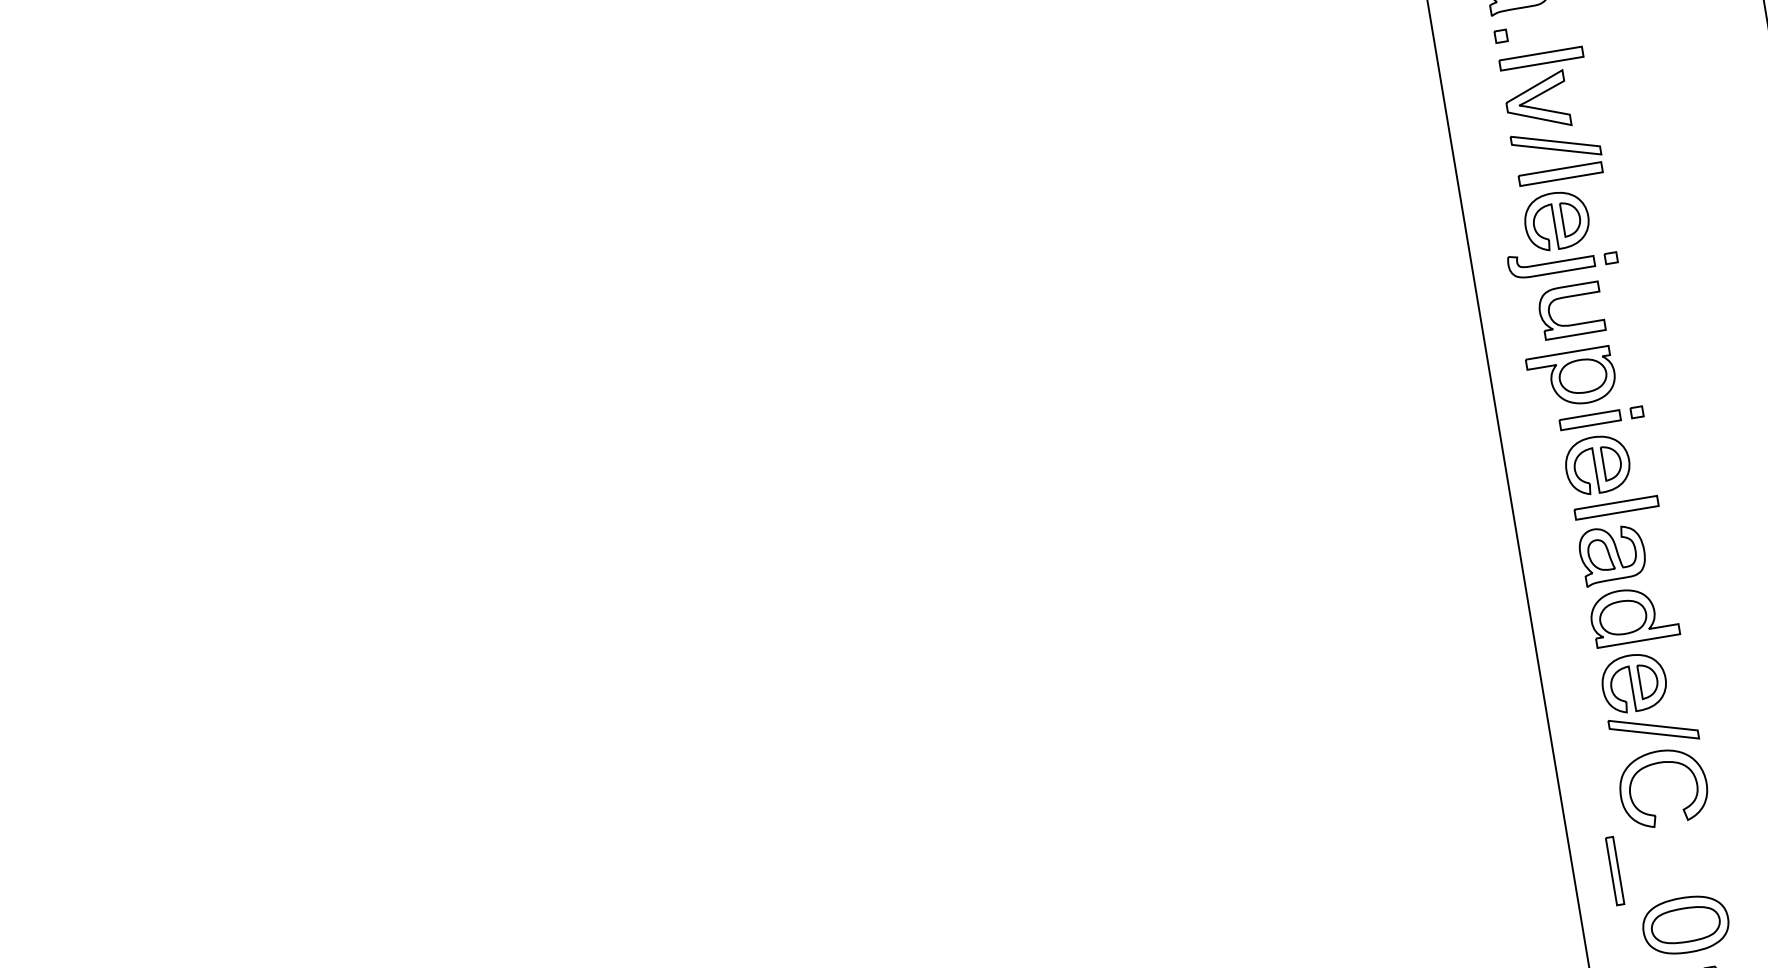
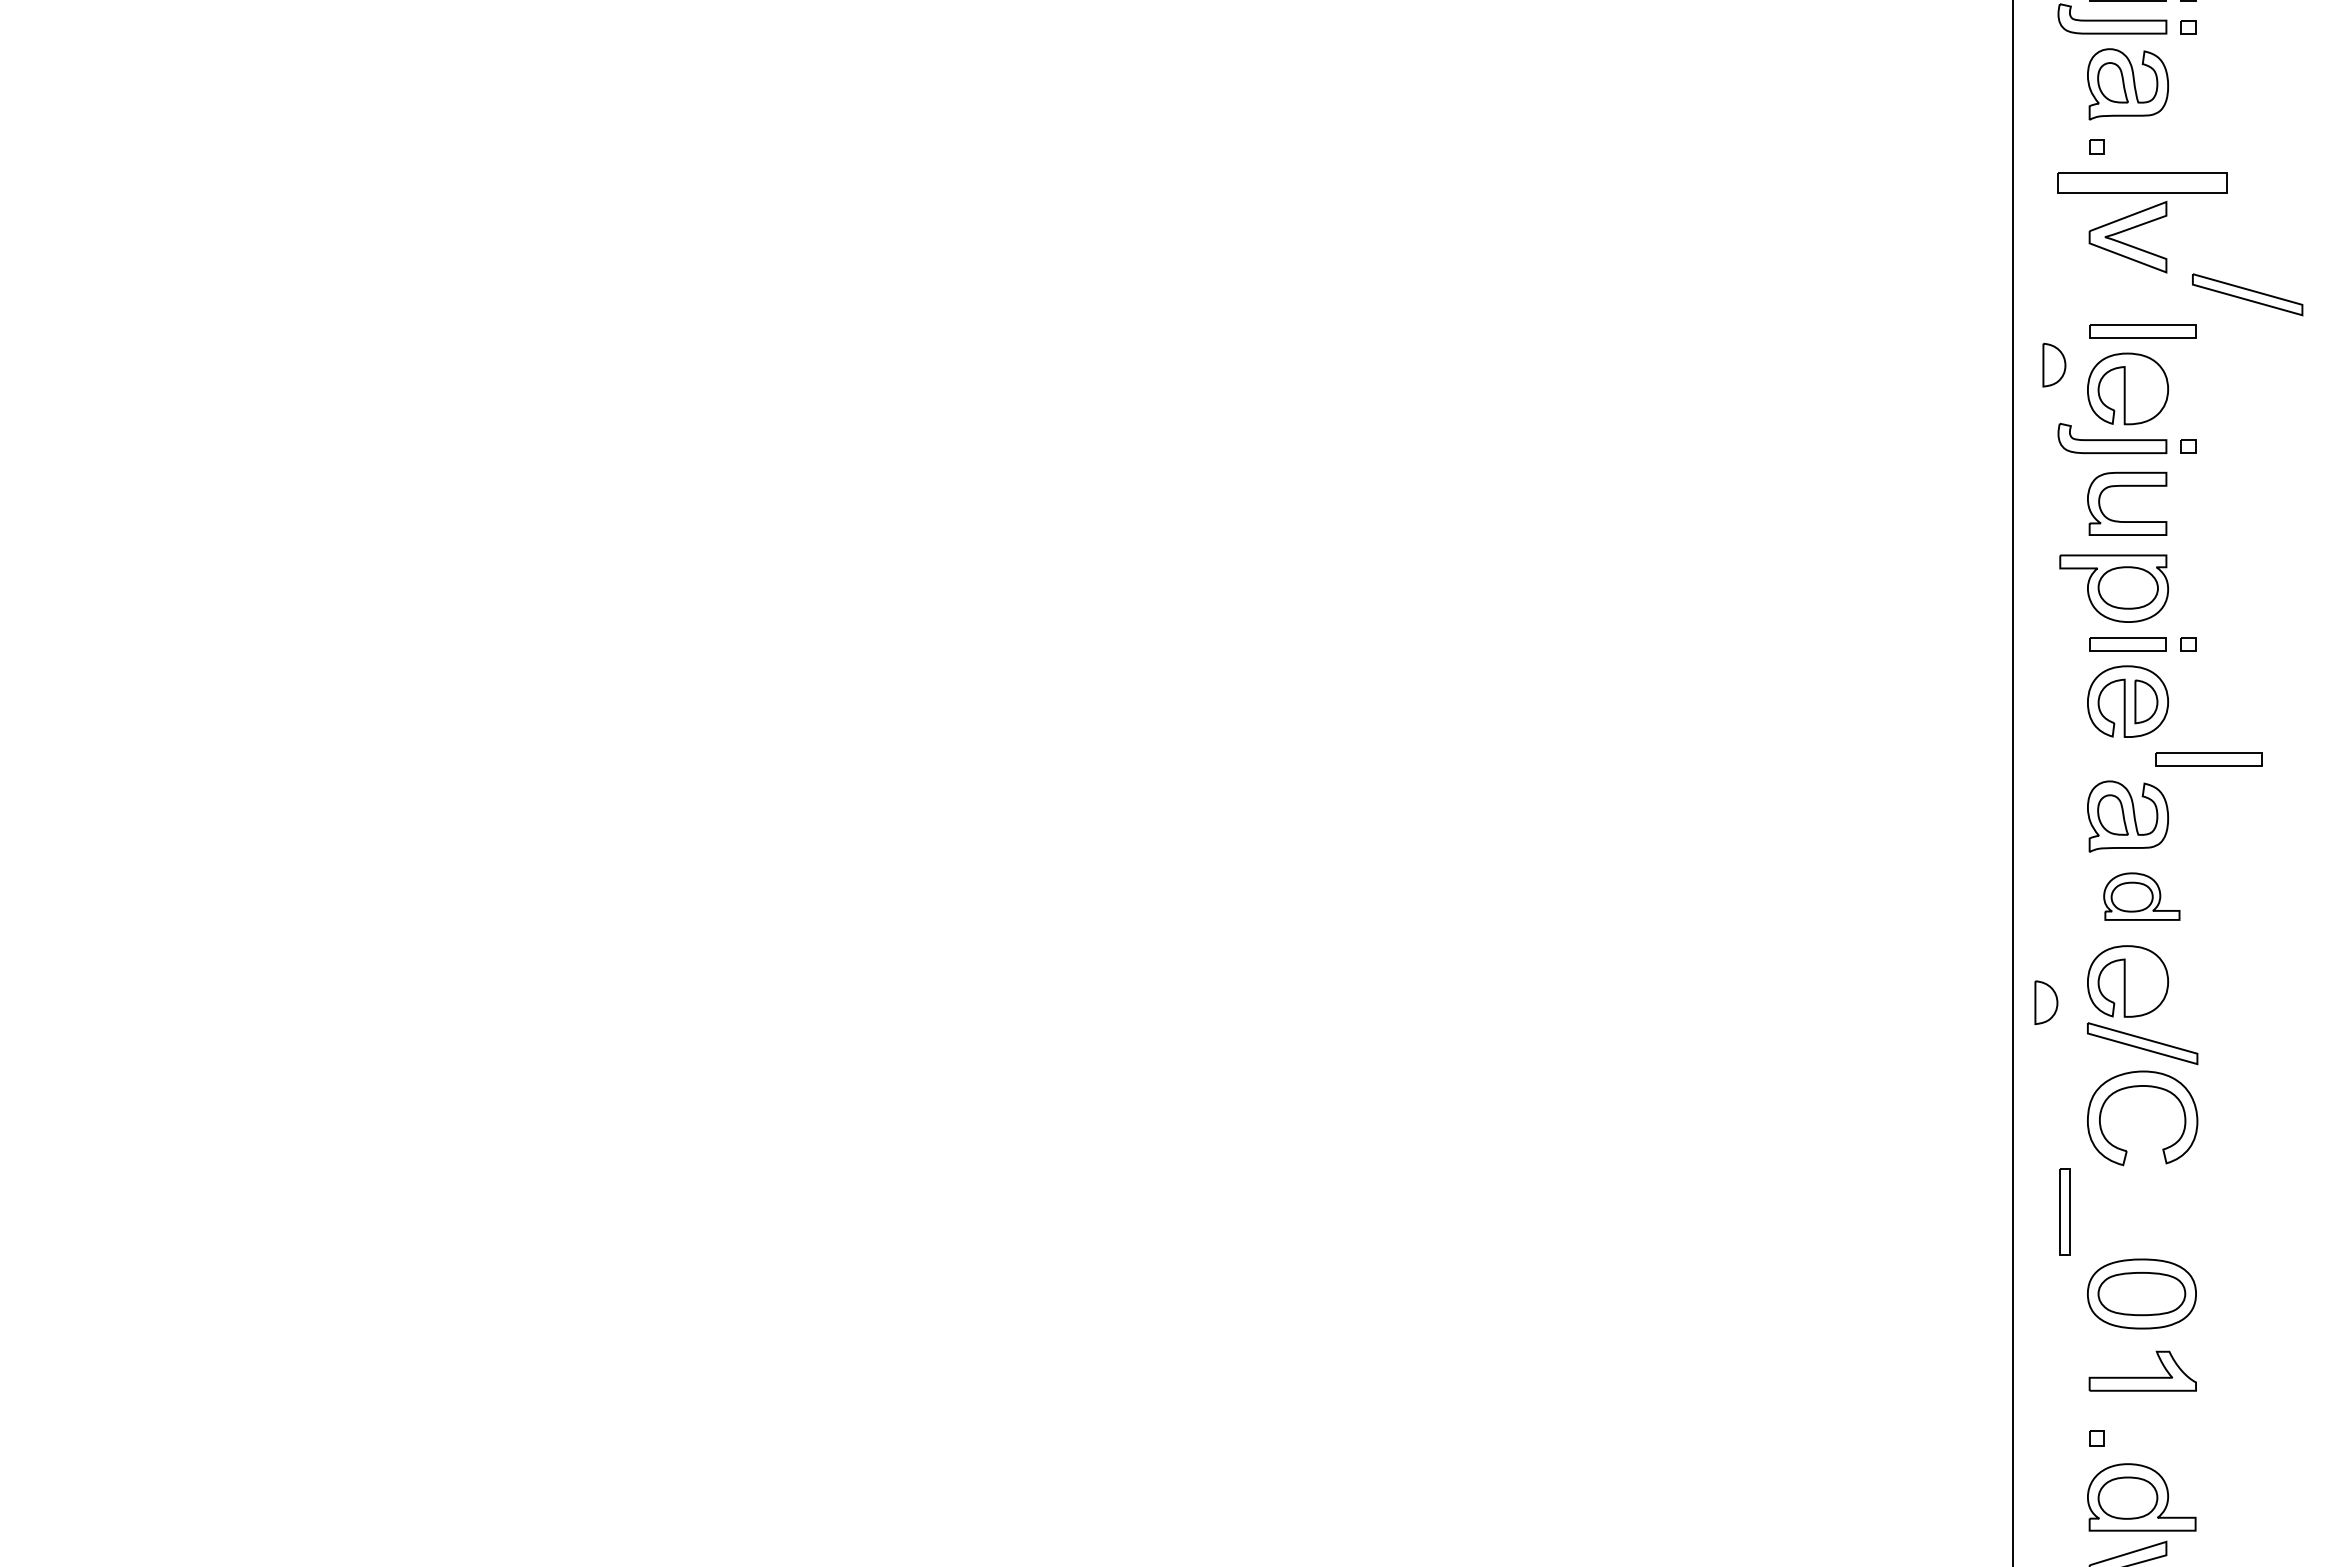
part: (1541, 58) -> (2142, 183), size x1.6
part: (1555, 145) -> (2247, 294), moved
part: (1571, 218) -> (2054, 364), moved
part: (1616, 508) -> (2208, 759), moved
part: (1633, 615) -> (2141, 896), size x0.7
part: (1648, 680) -> (2046, 1002), moved

